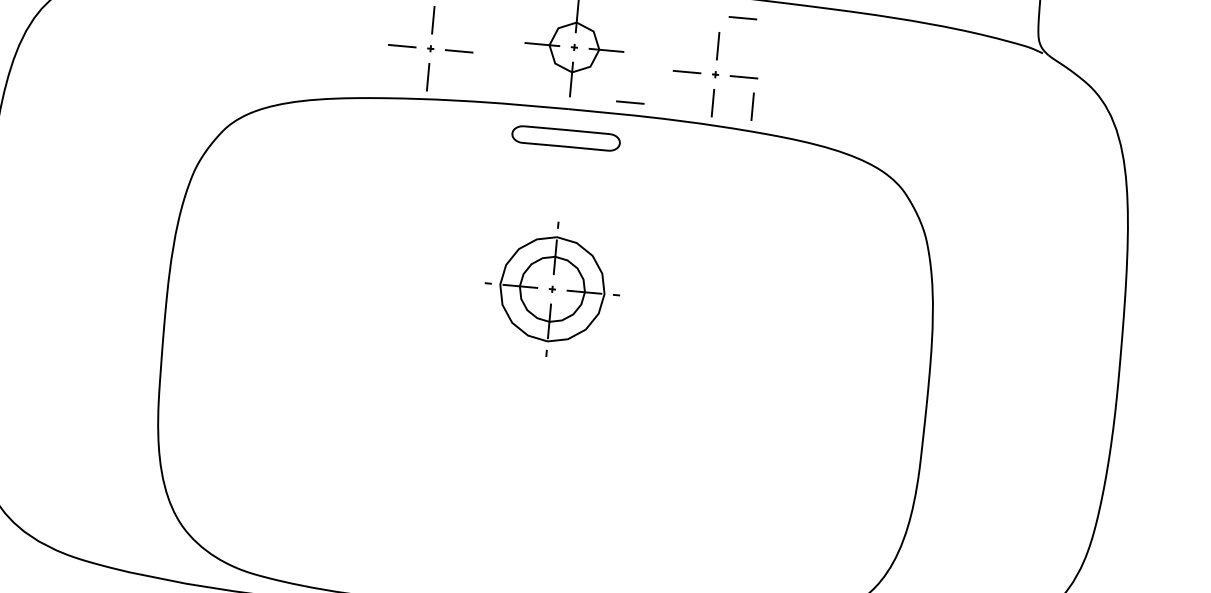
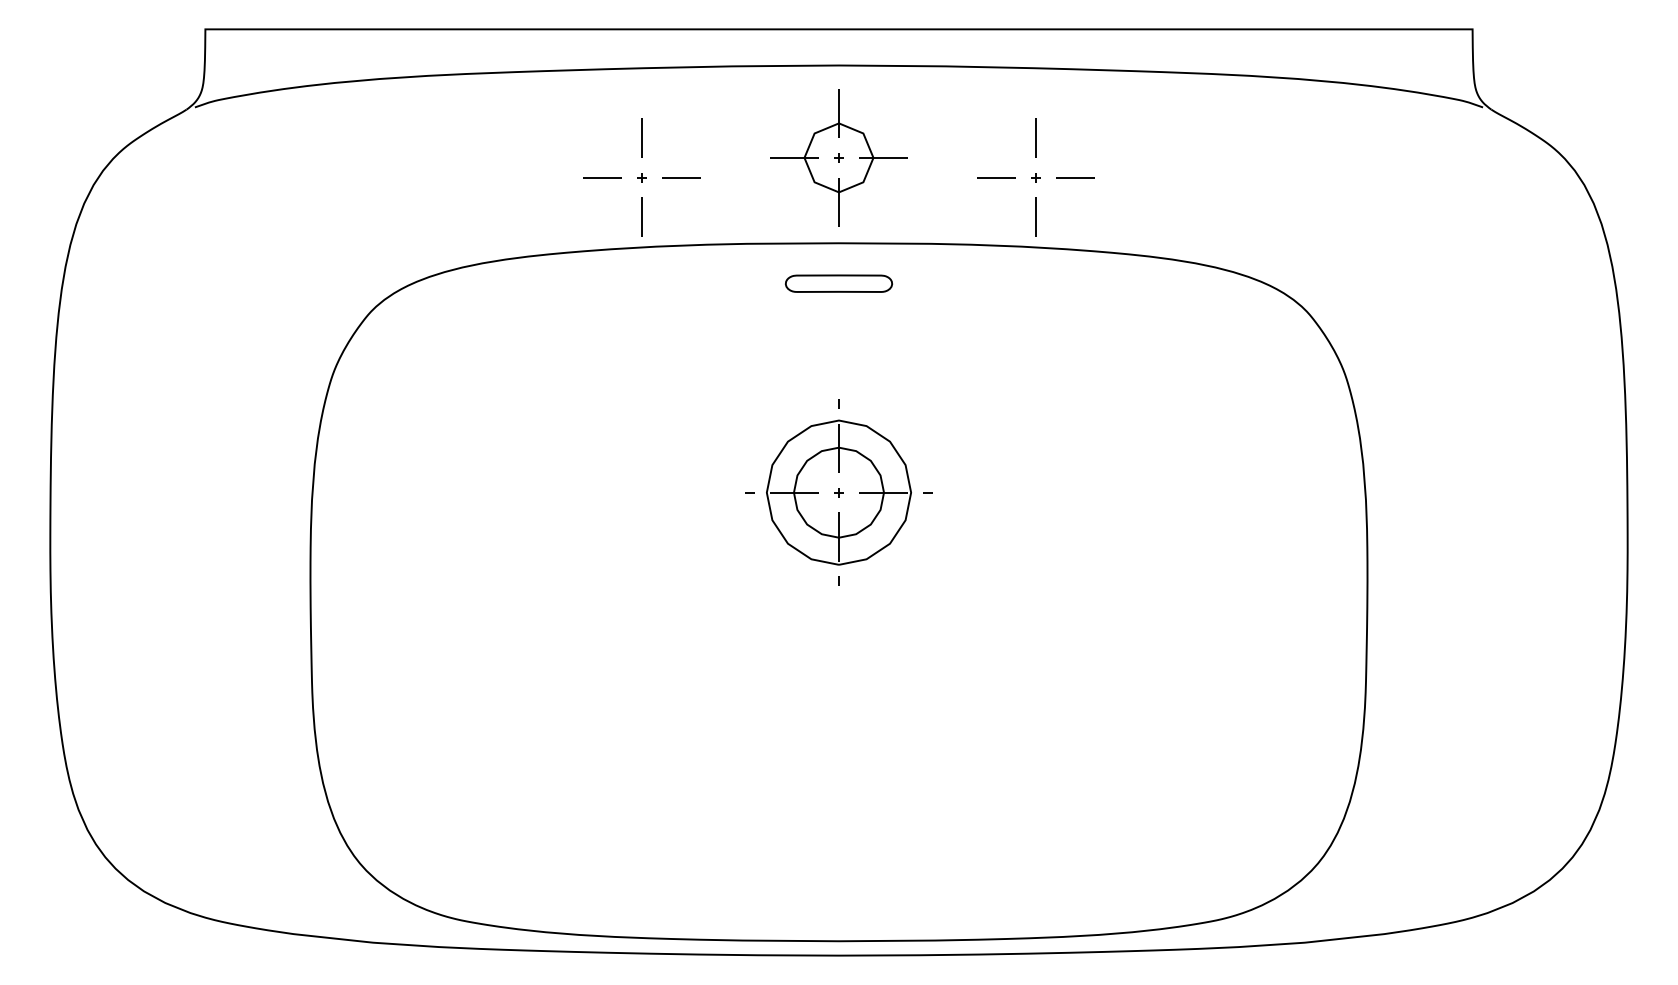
line: (742, 18) -> (1066, 96), removed
line: (630, 102) -> (922, 226), removed
line: (752, 106) -> (1090, 216), removed
part: (565, 138) -> (838, 283), size x0.71

